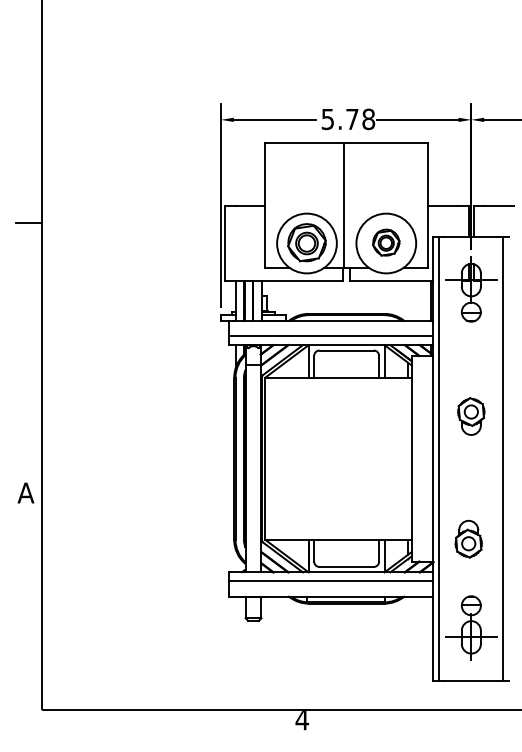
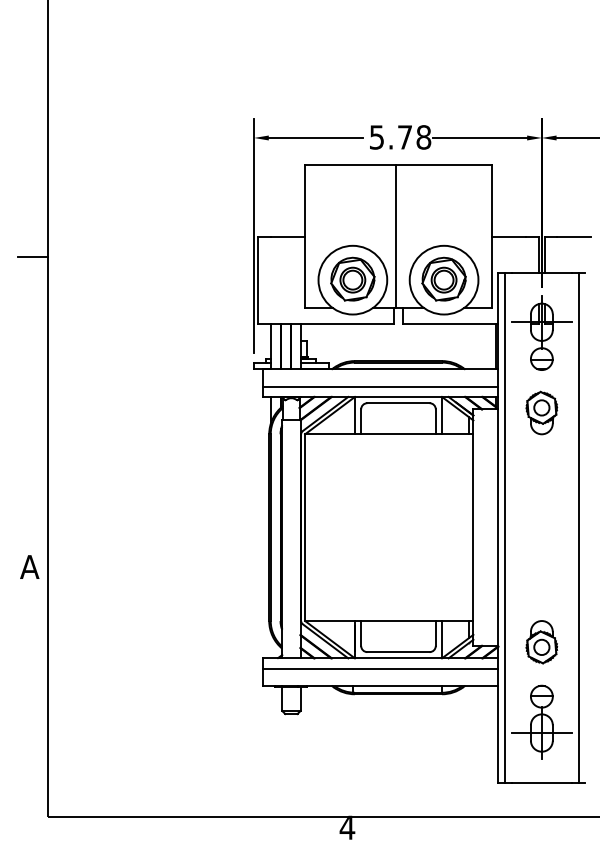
part: (385, 242) -> (443, 278), size x1.43
part: (471, 416) -> (541, 412), moved
part: (468, 539) -> (541, 642), moved

